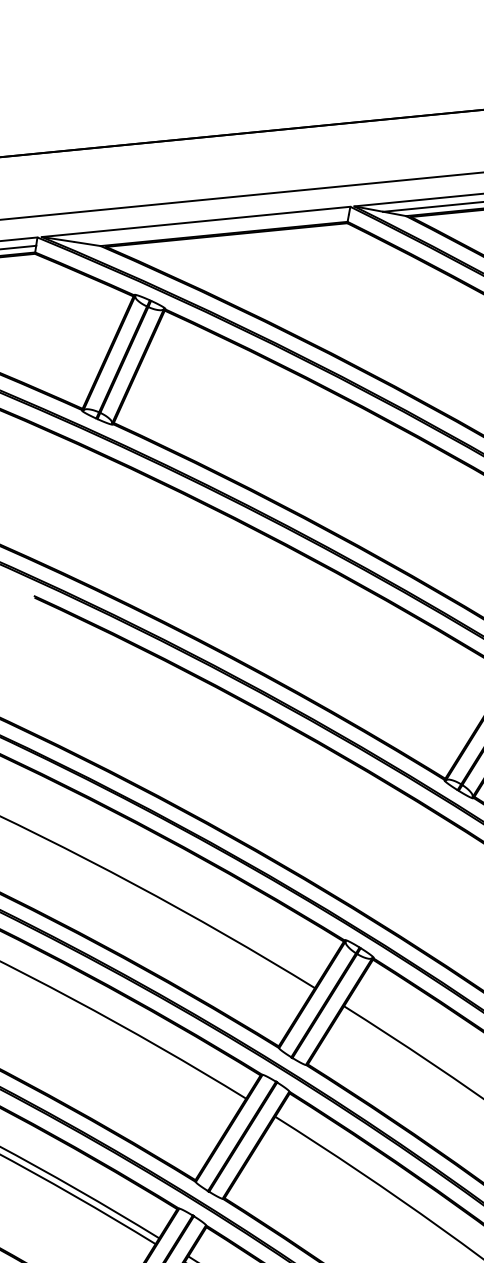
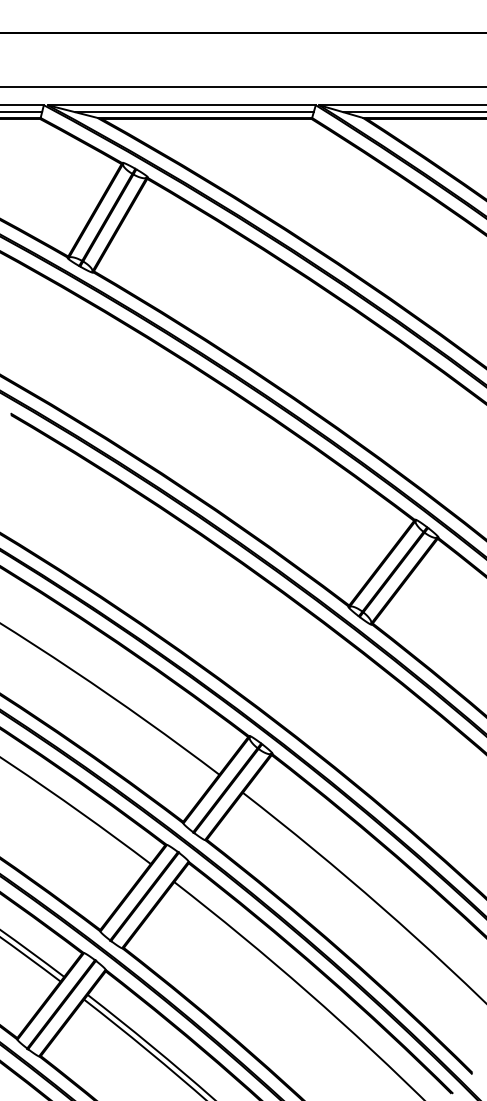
line: (211, 228) -> (194, 112), added

